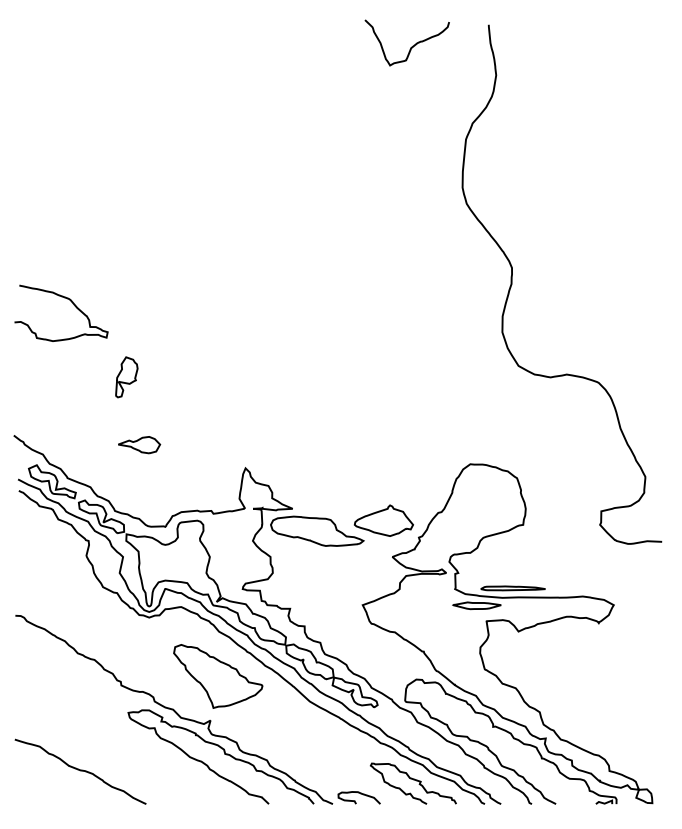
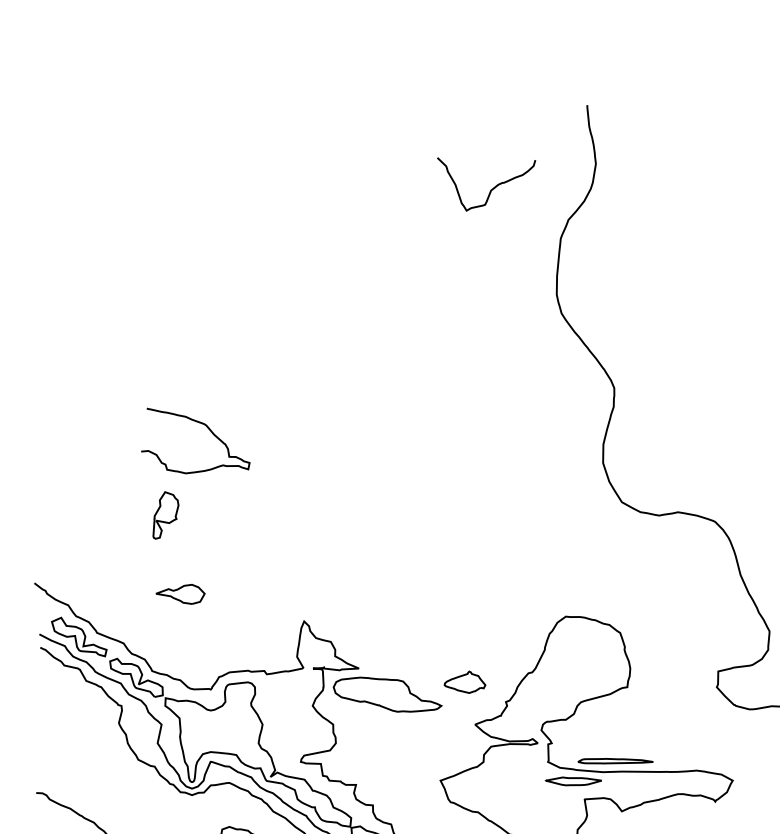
curve: (411, 46) -> (491, 188), moved
curve: (73, 305) -> (209, 431), moved
part: (383, 520) -> (464, 682), size x0.6

